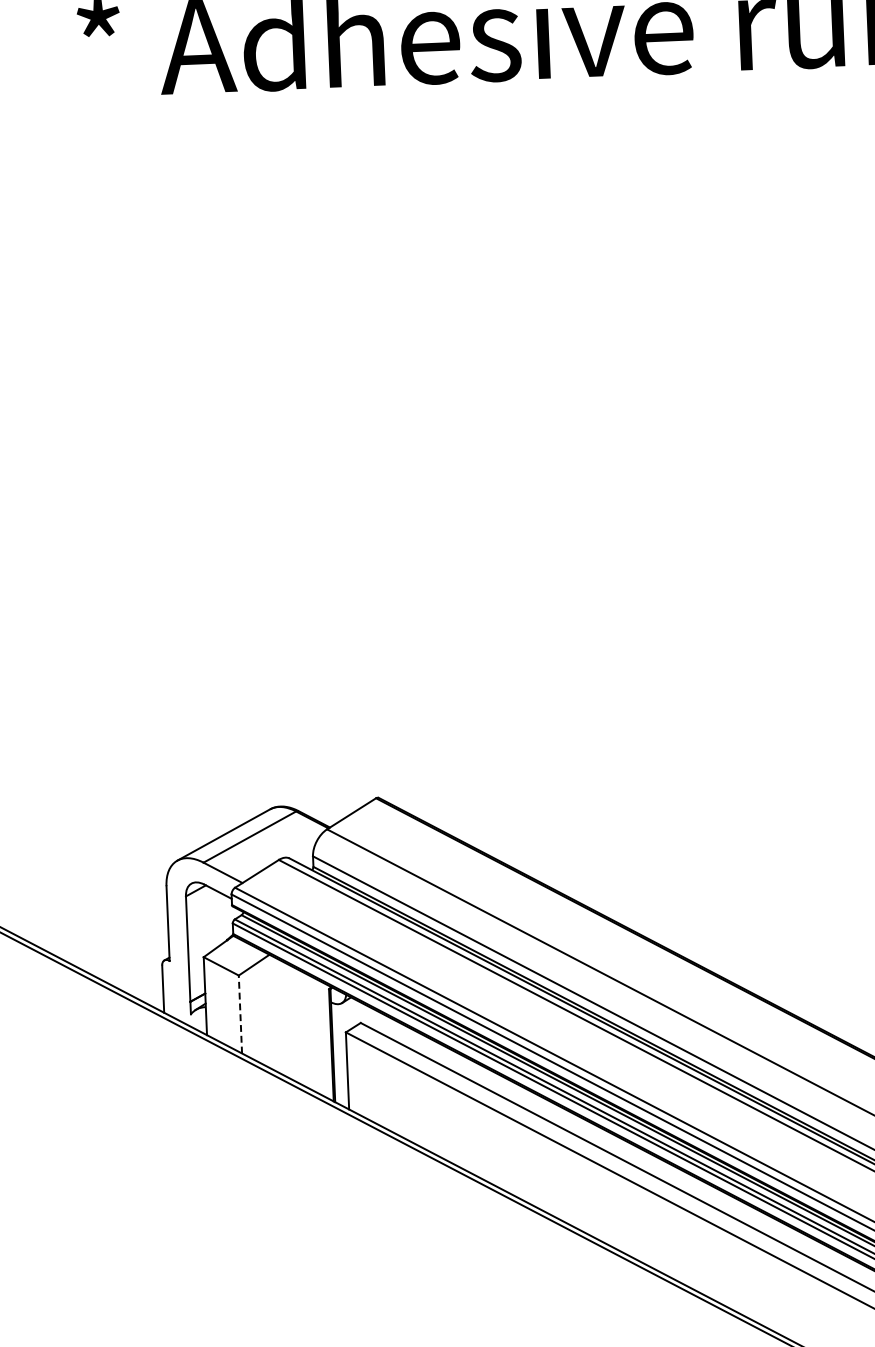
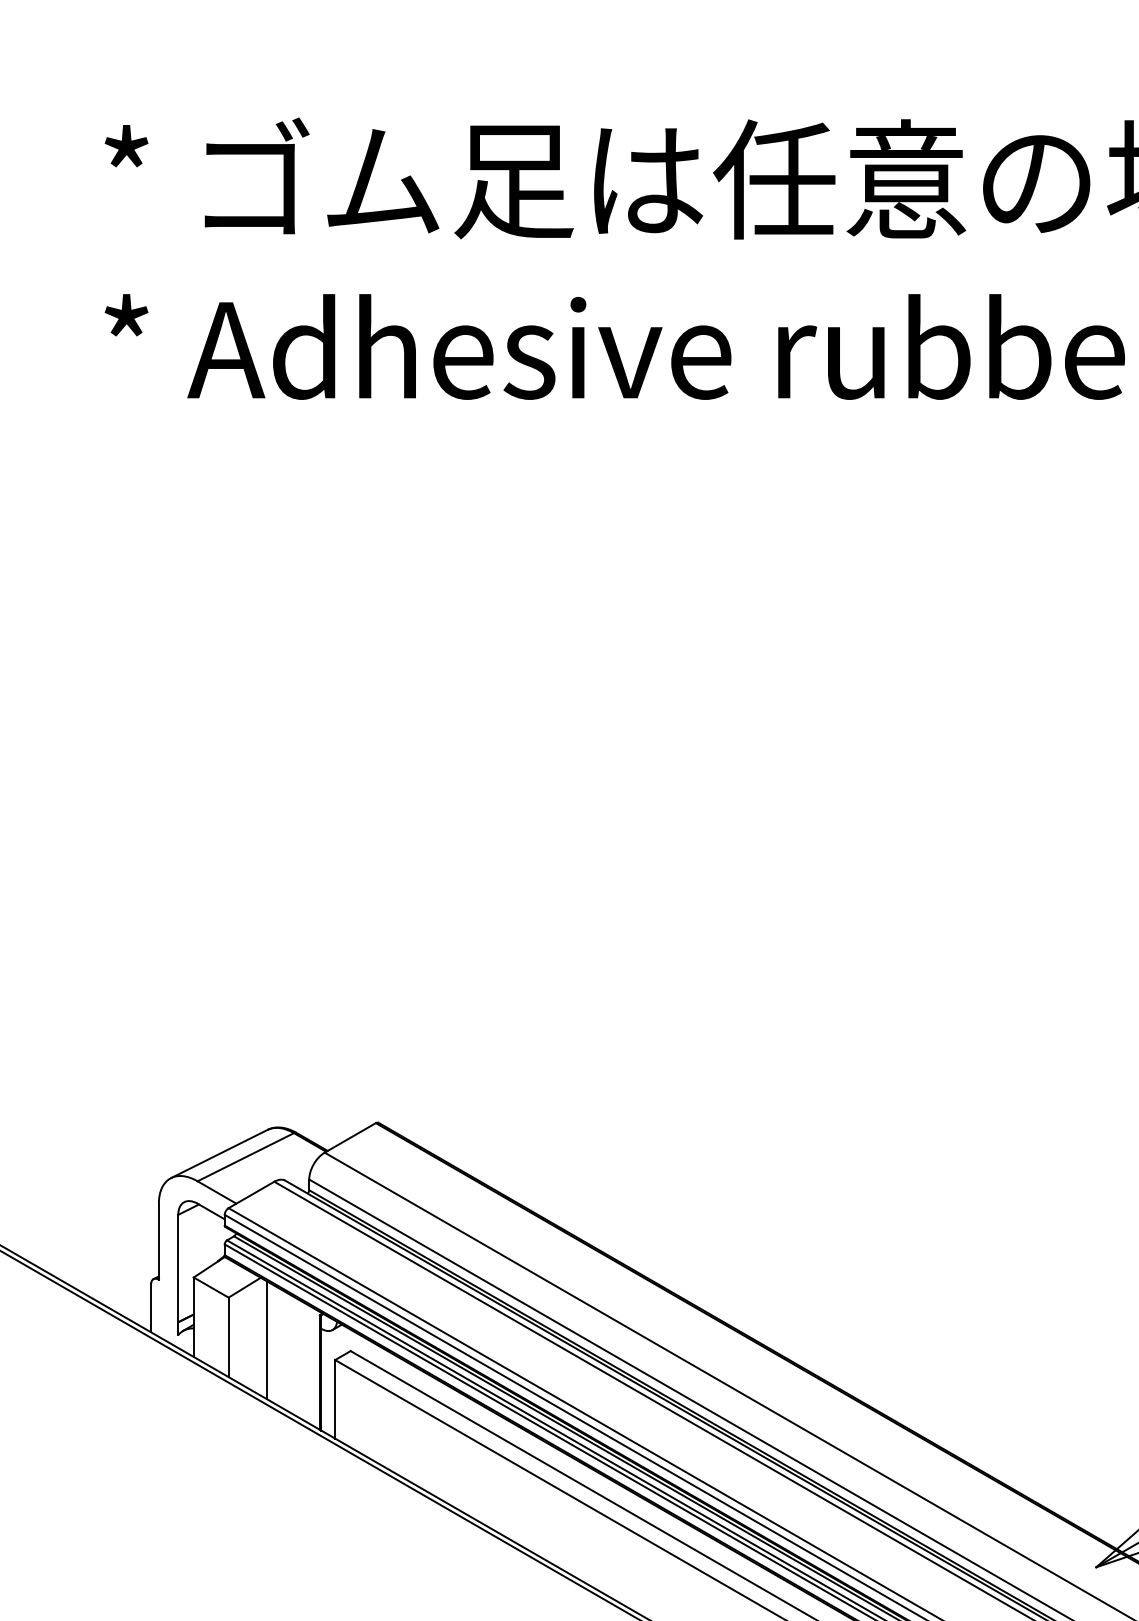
line: (240, 1014) -> (228, 1337), dashed -> solid
line: (278, 1015) -> (267, 1340), added

